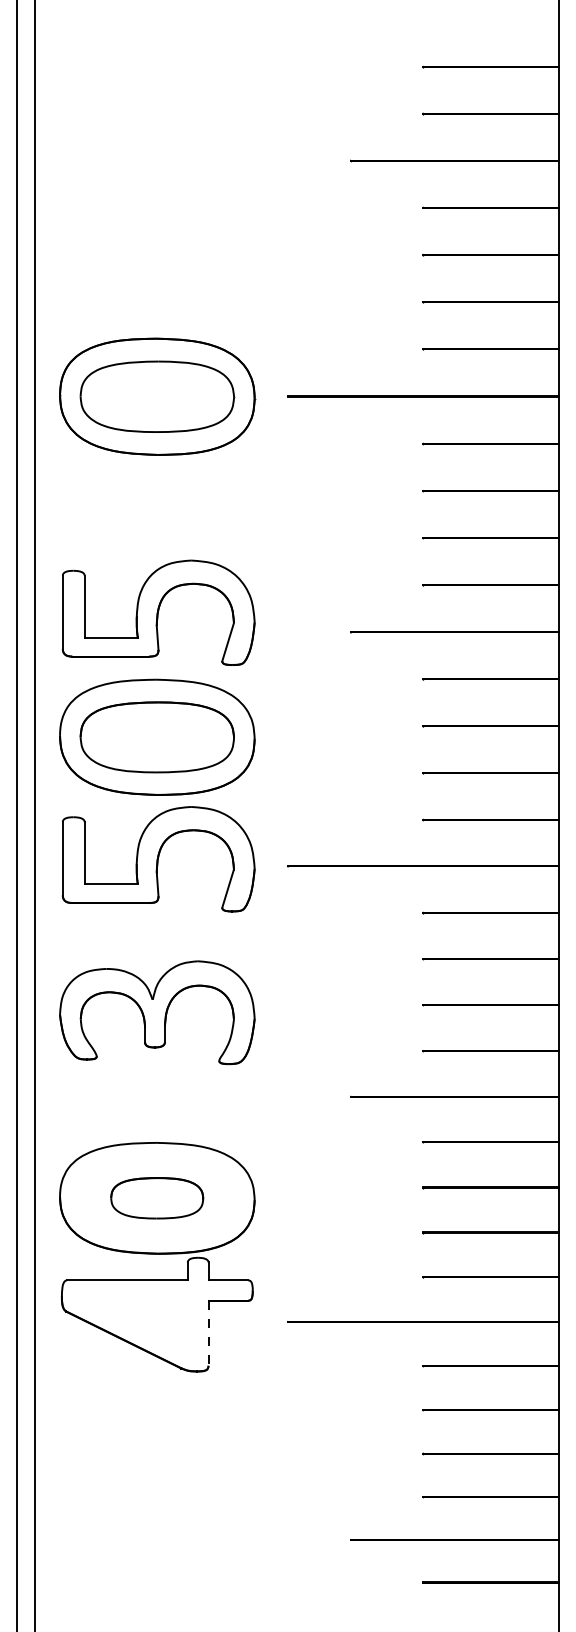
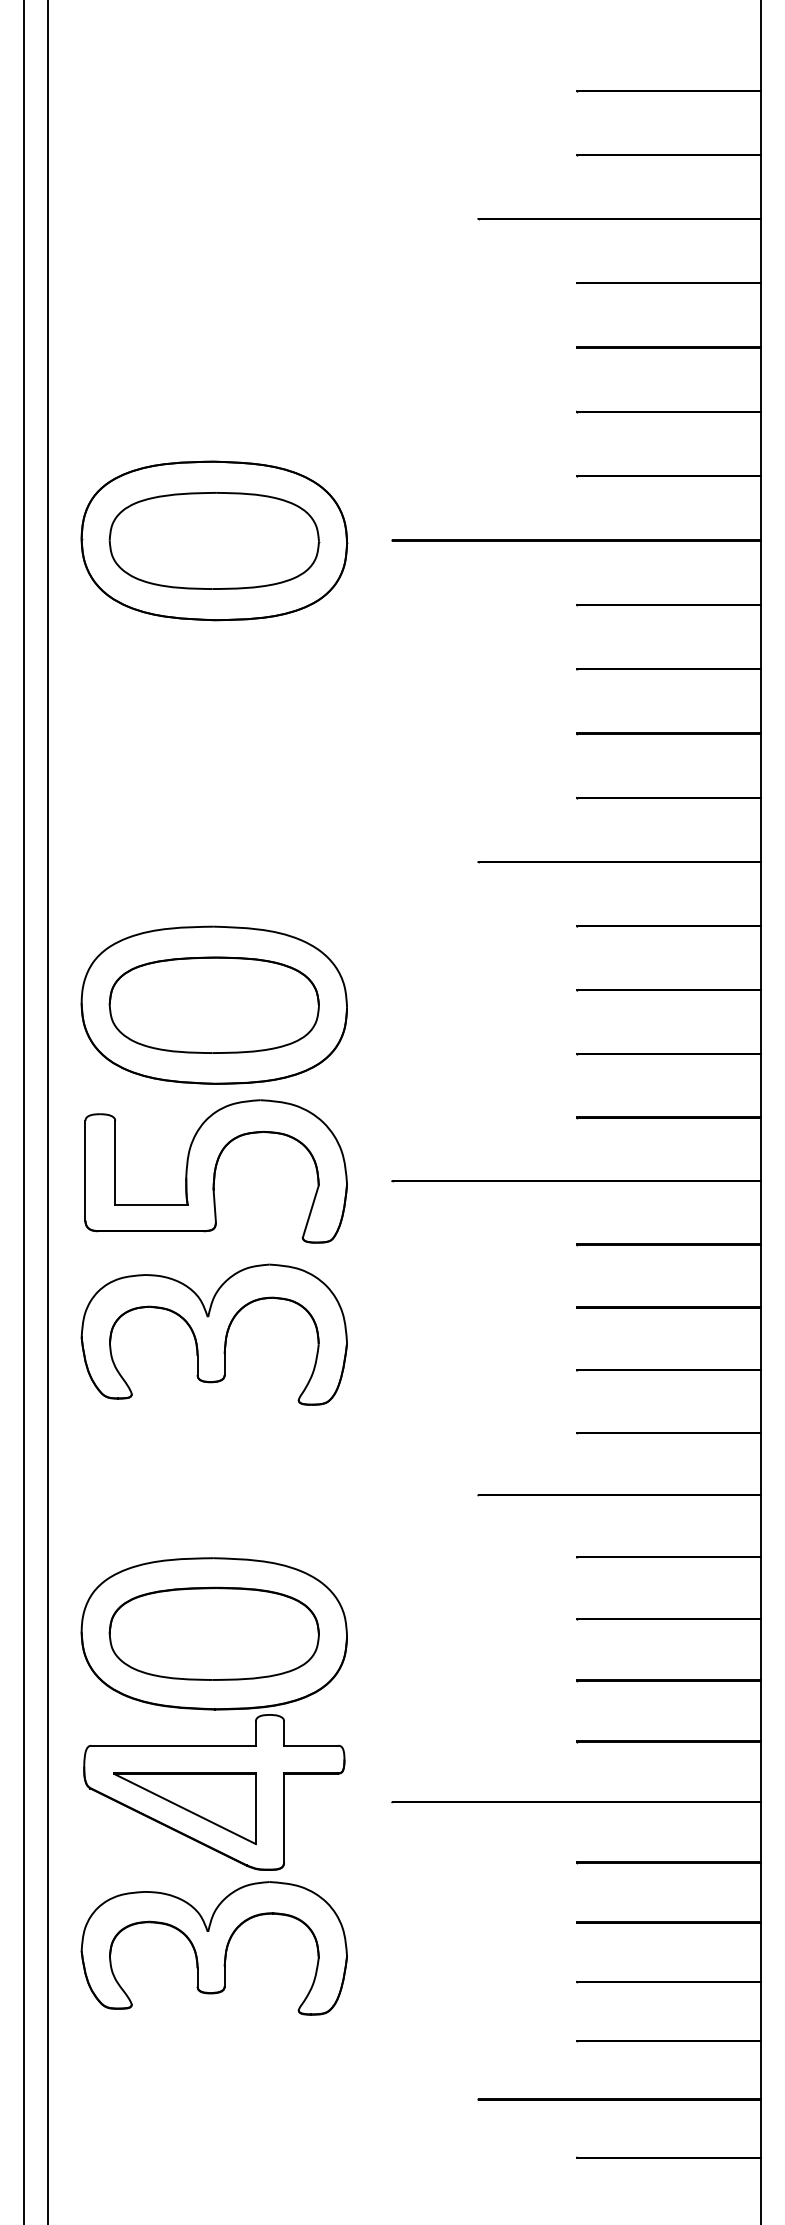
part: (158, 612) -> (215, 835), removed
part: (156, 1012) -> (213, 1334), moved
part: (156, 1198) -> (213, 1633), size x1.67
part: (135, 1326) -> (184, 1808), added
line: (208, 1333) -> (284, 1818), dashed -> solid
part: (156, 1429) -> (213, 1948), added

